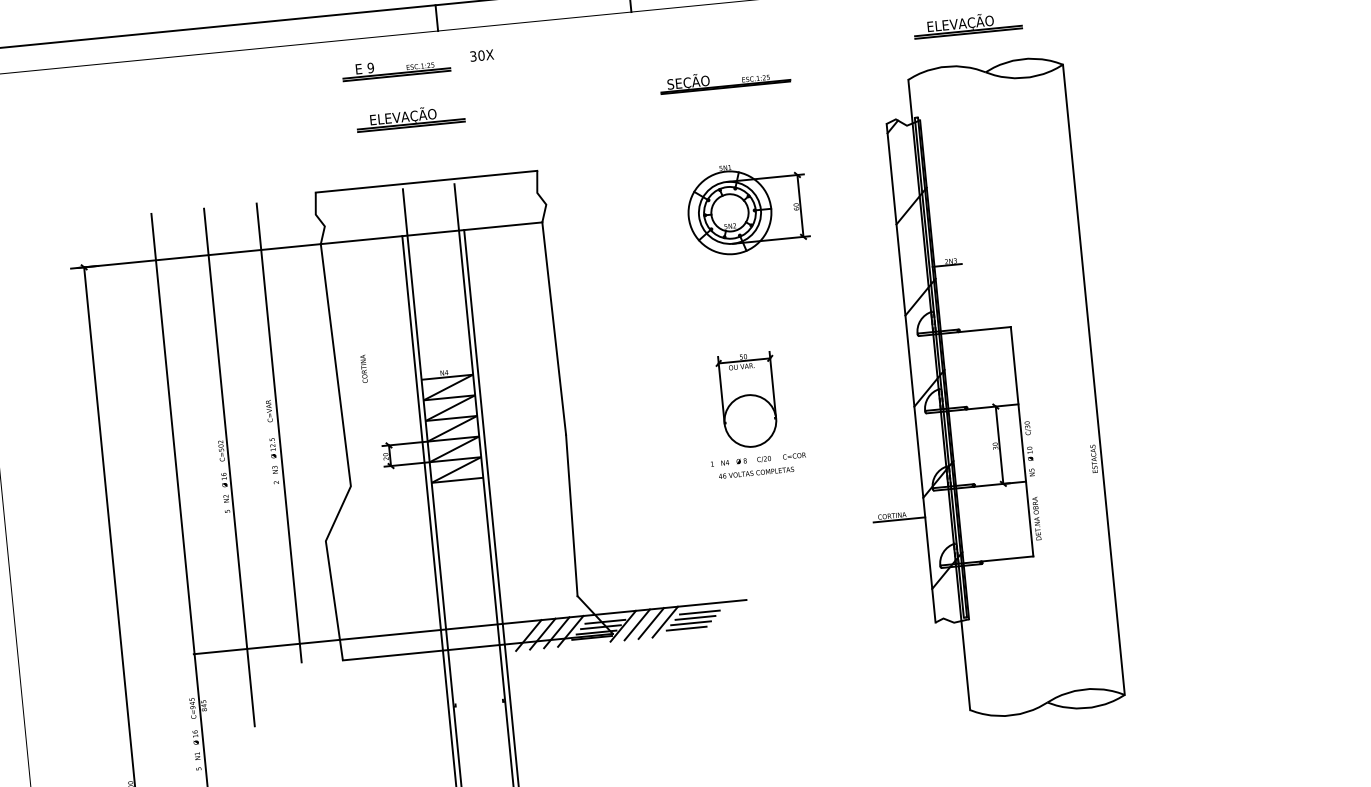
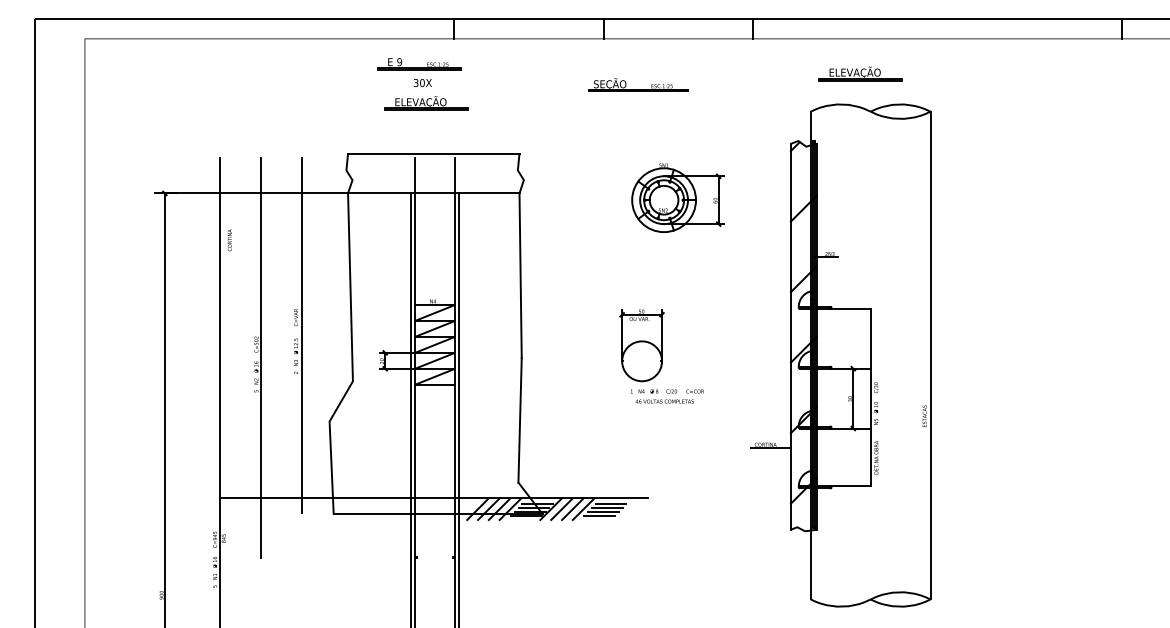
text: (481, 56) -> (422, 83), moved
part: (725, 79) -> (638, 84), moved
text: (363, 369) -> (229, 240), moved
part: (747, 400) -> (641, 345), moved

